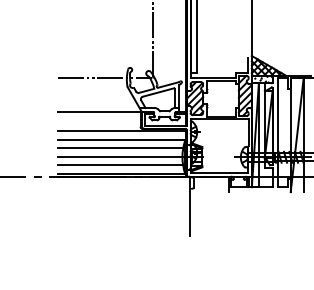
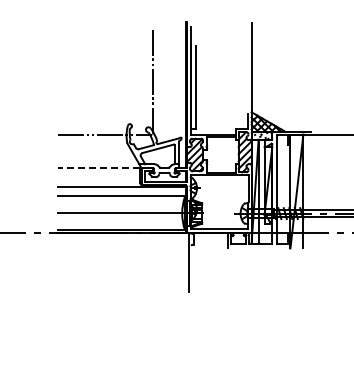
line: (98, 112) -> (98, 168), solid -> dashed
line: (120, 148) -> (120, 204), removed
line: (120, 165) -> (120, 221), removed

